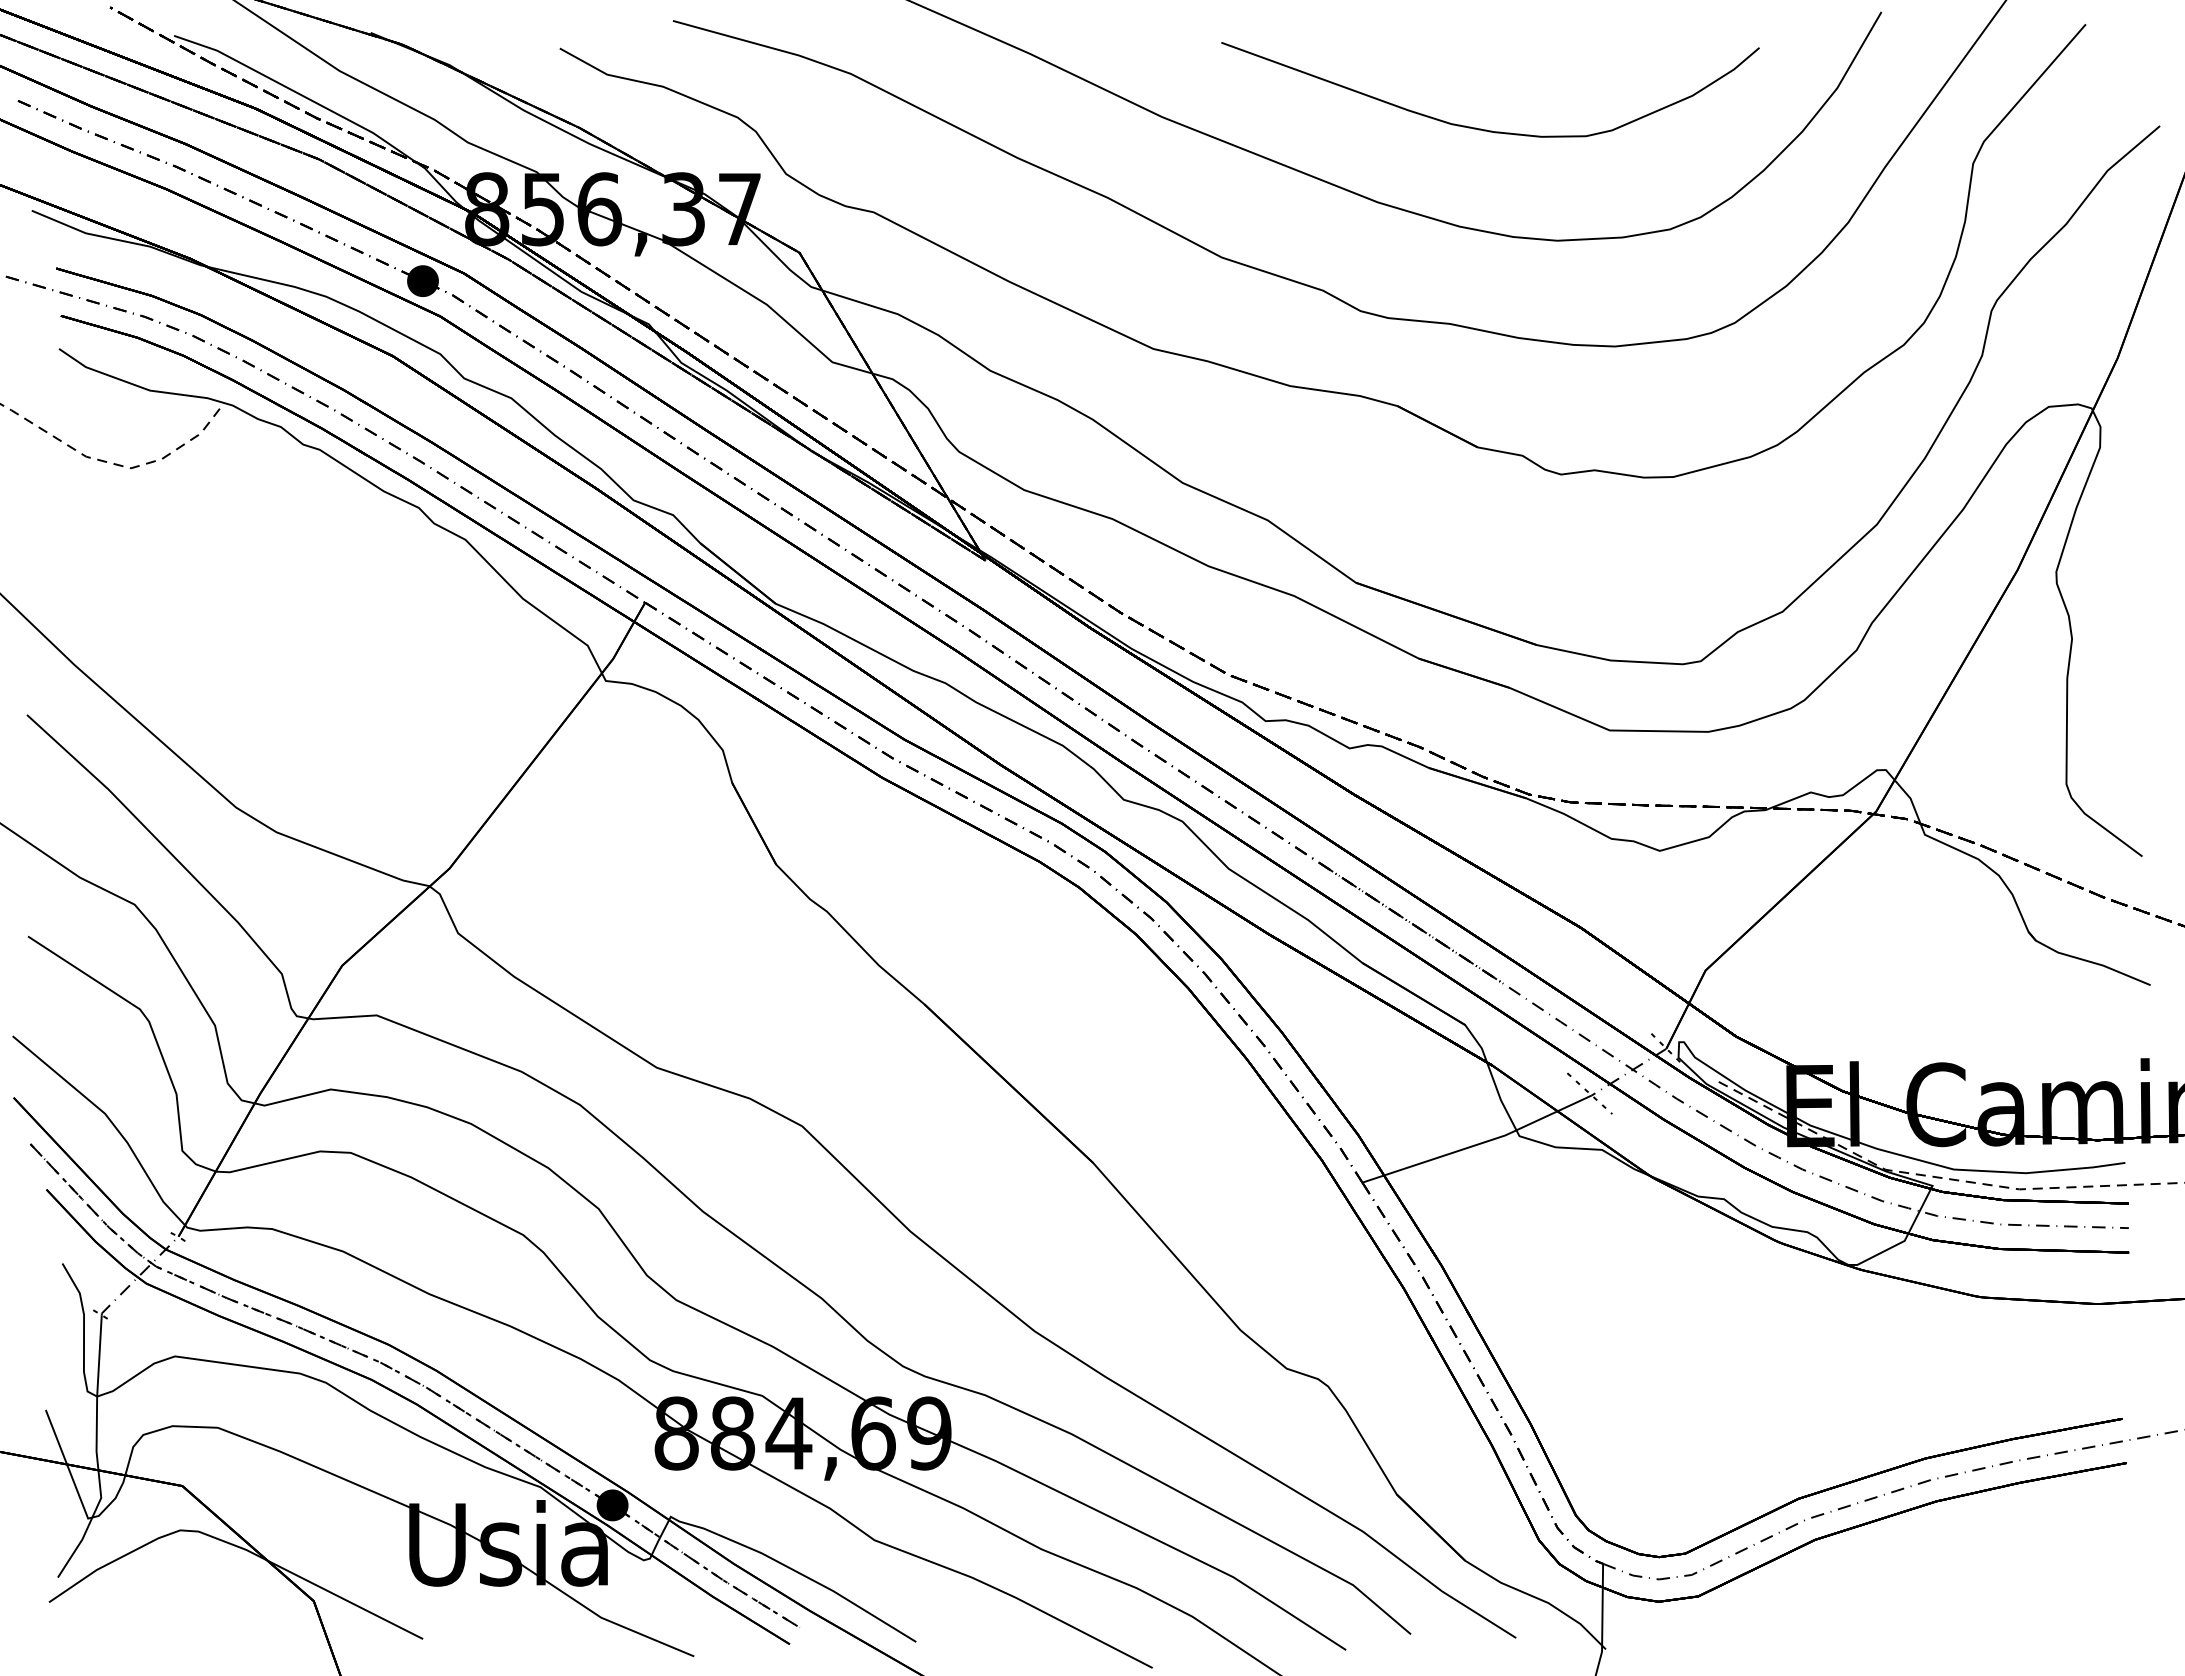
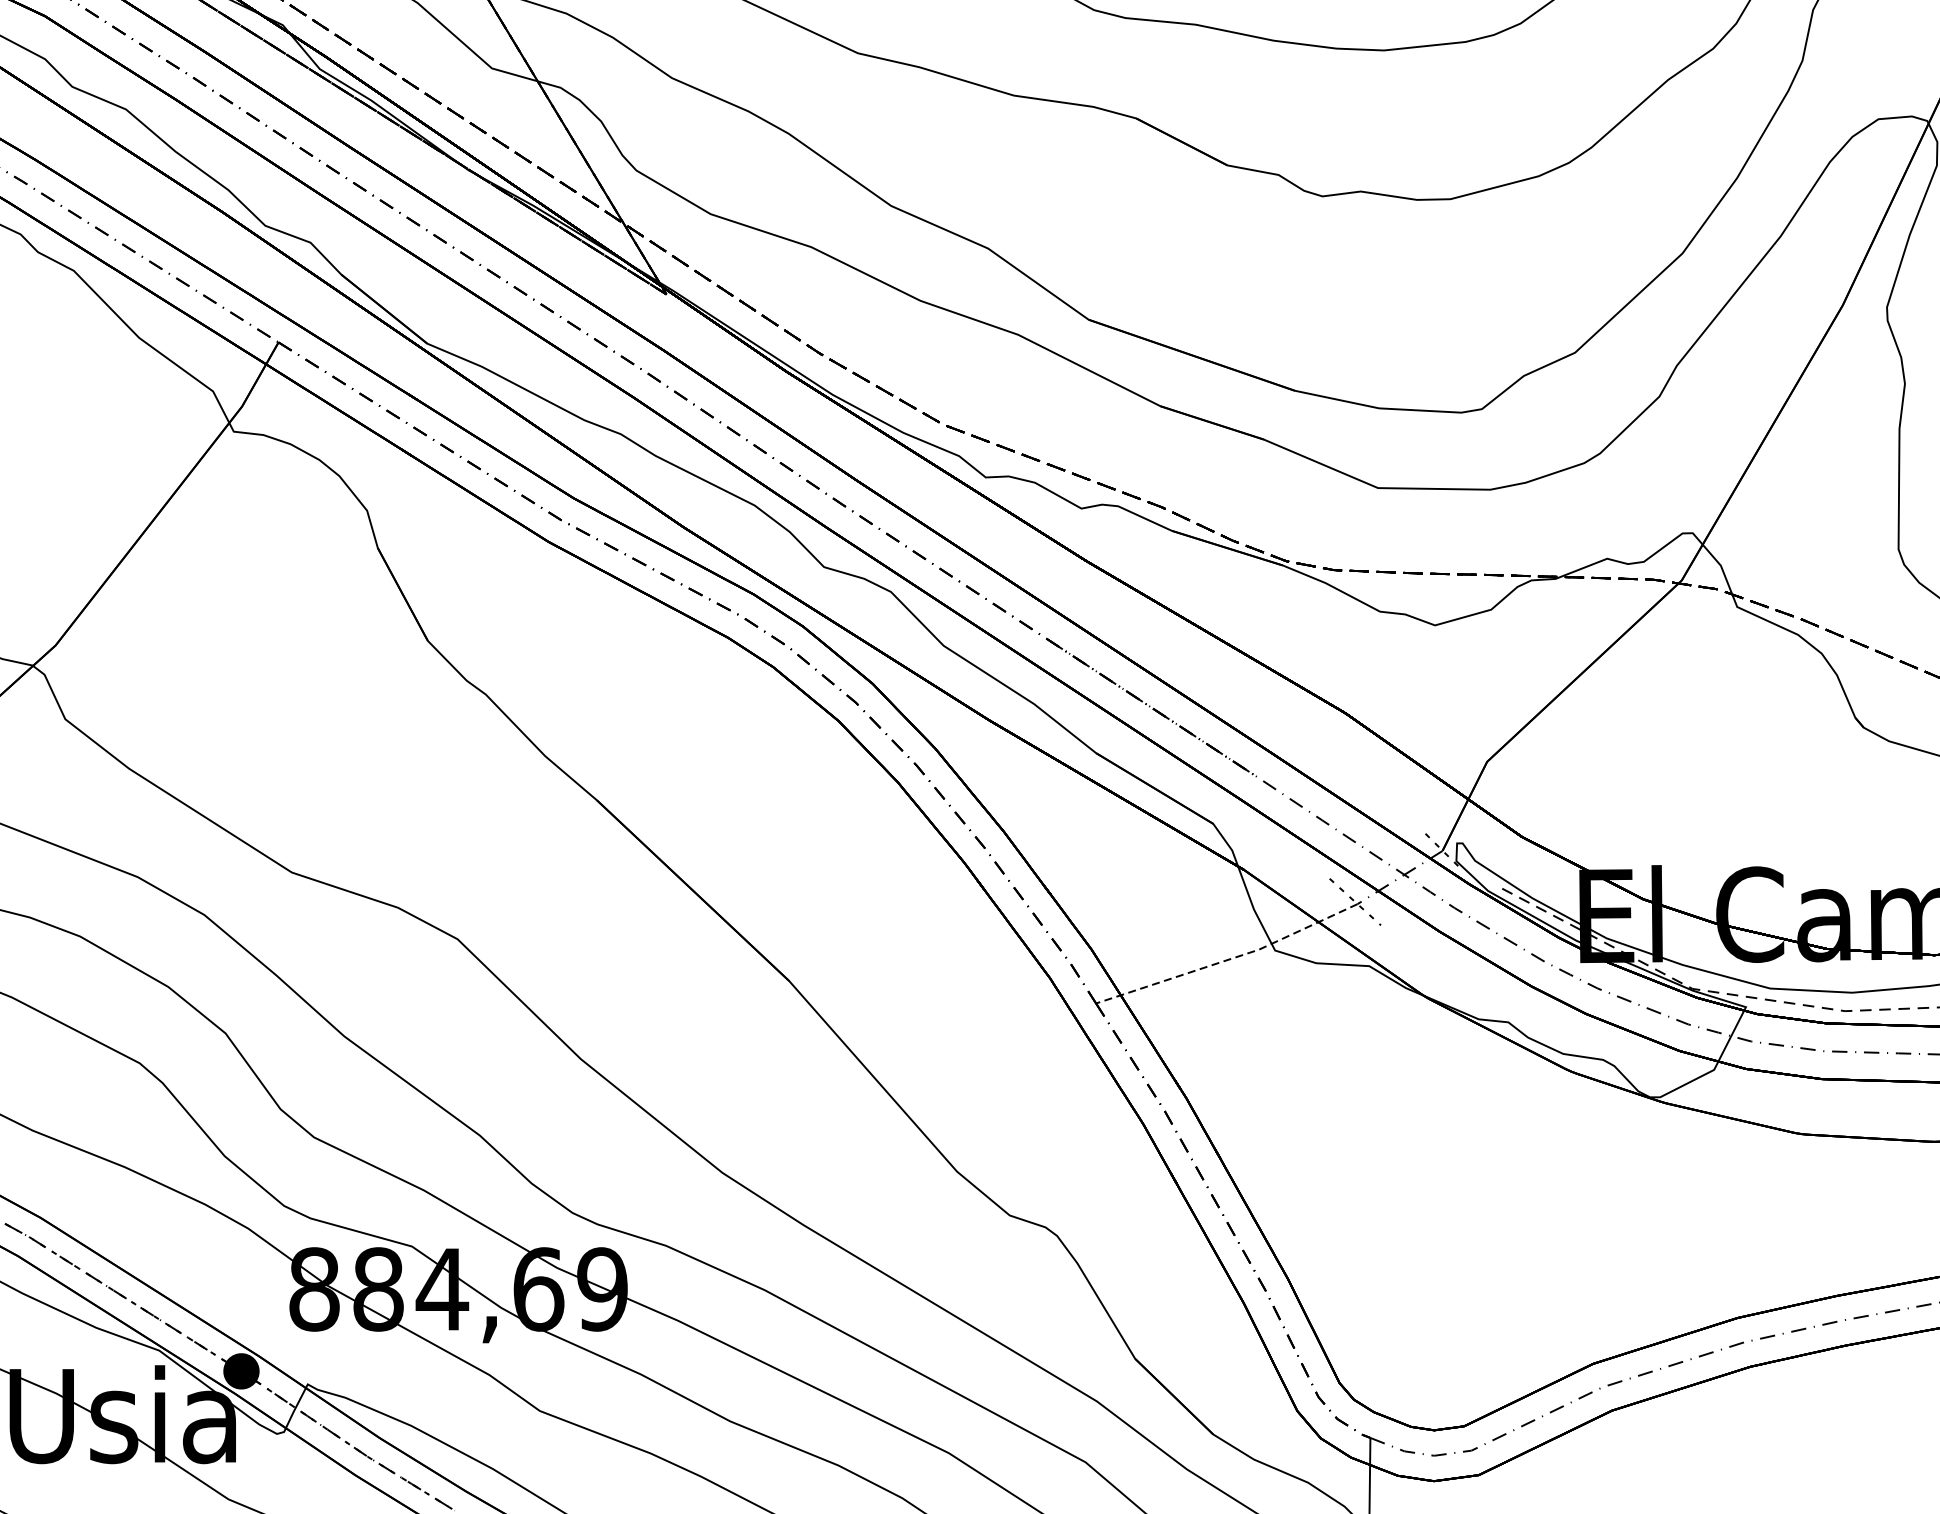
line: (1479, 1143) -> (1229, 958), solid -> dashed

